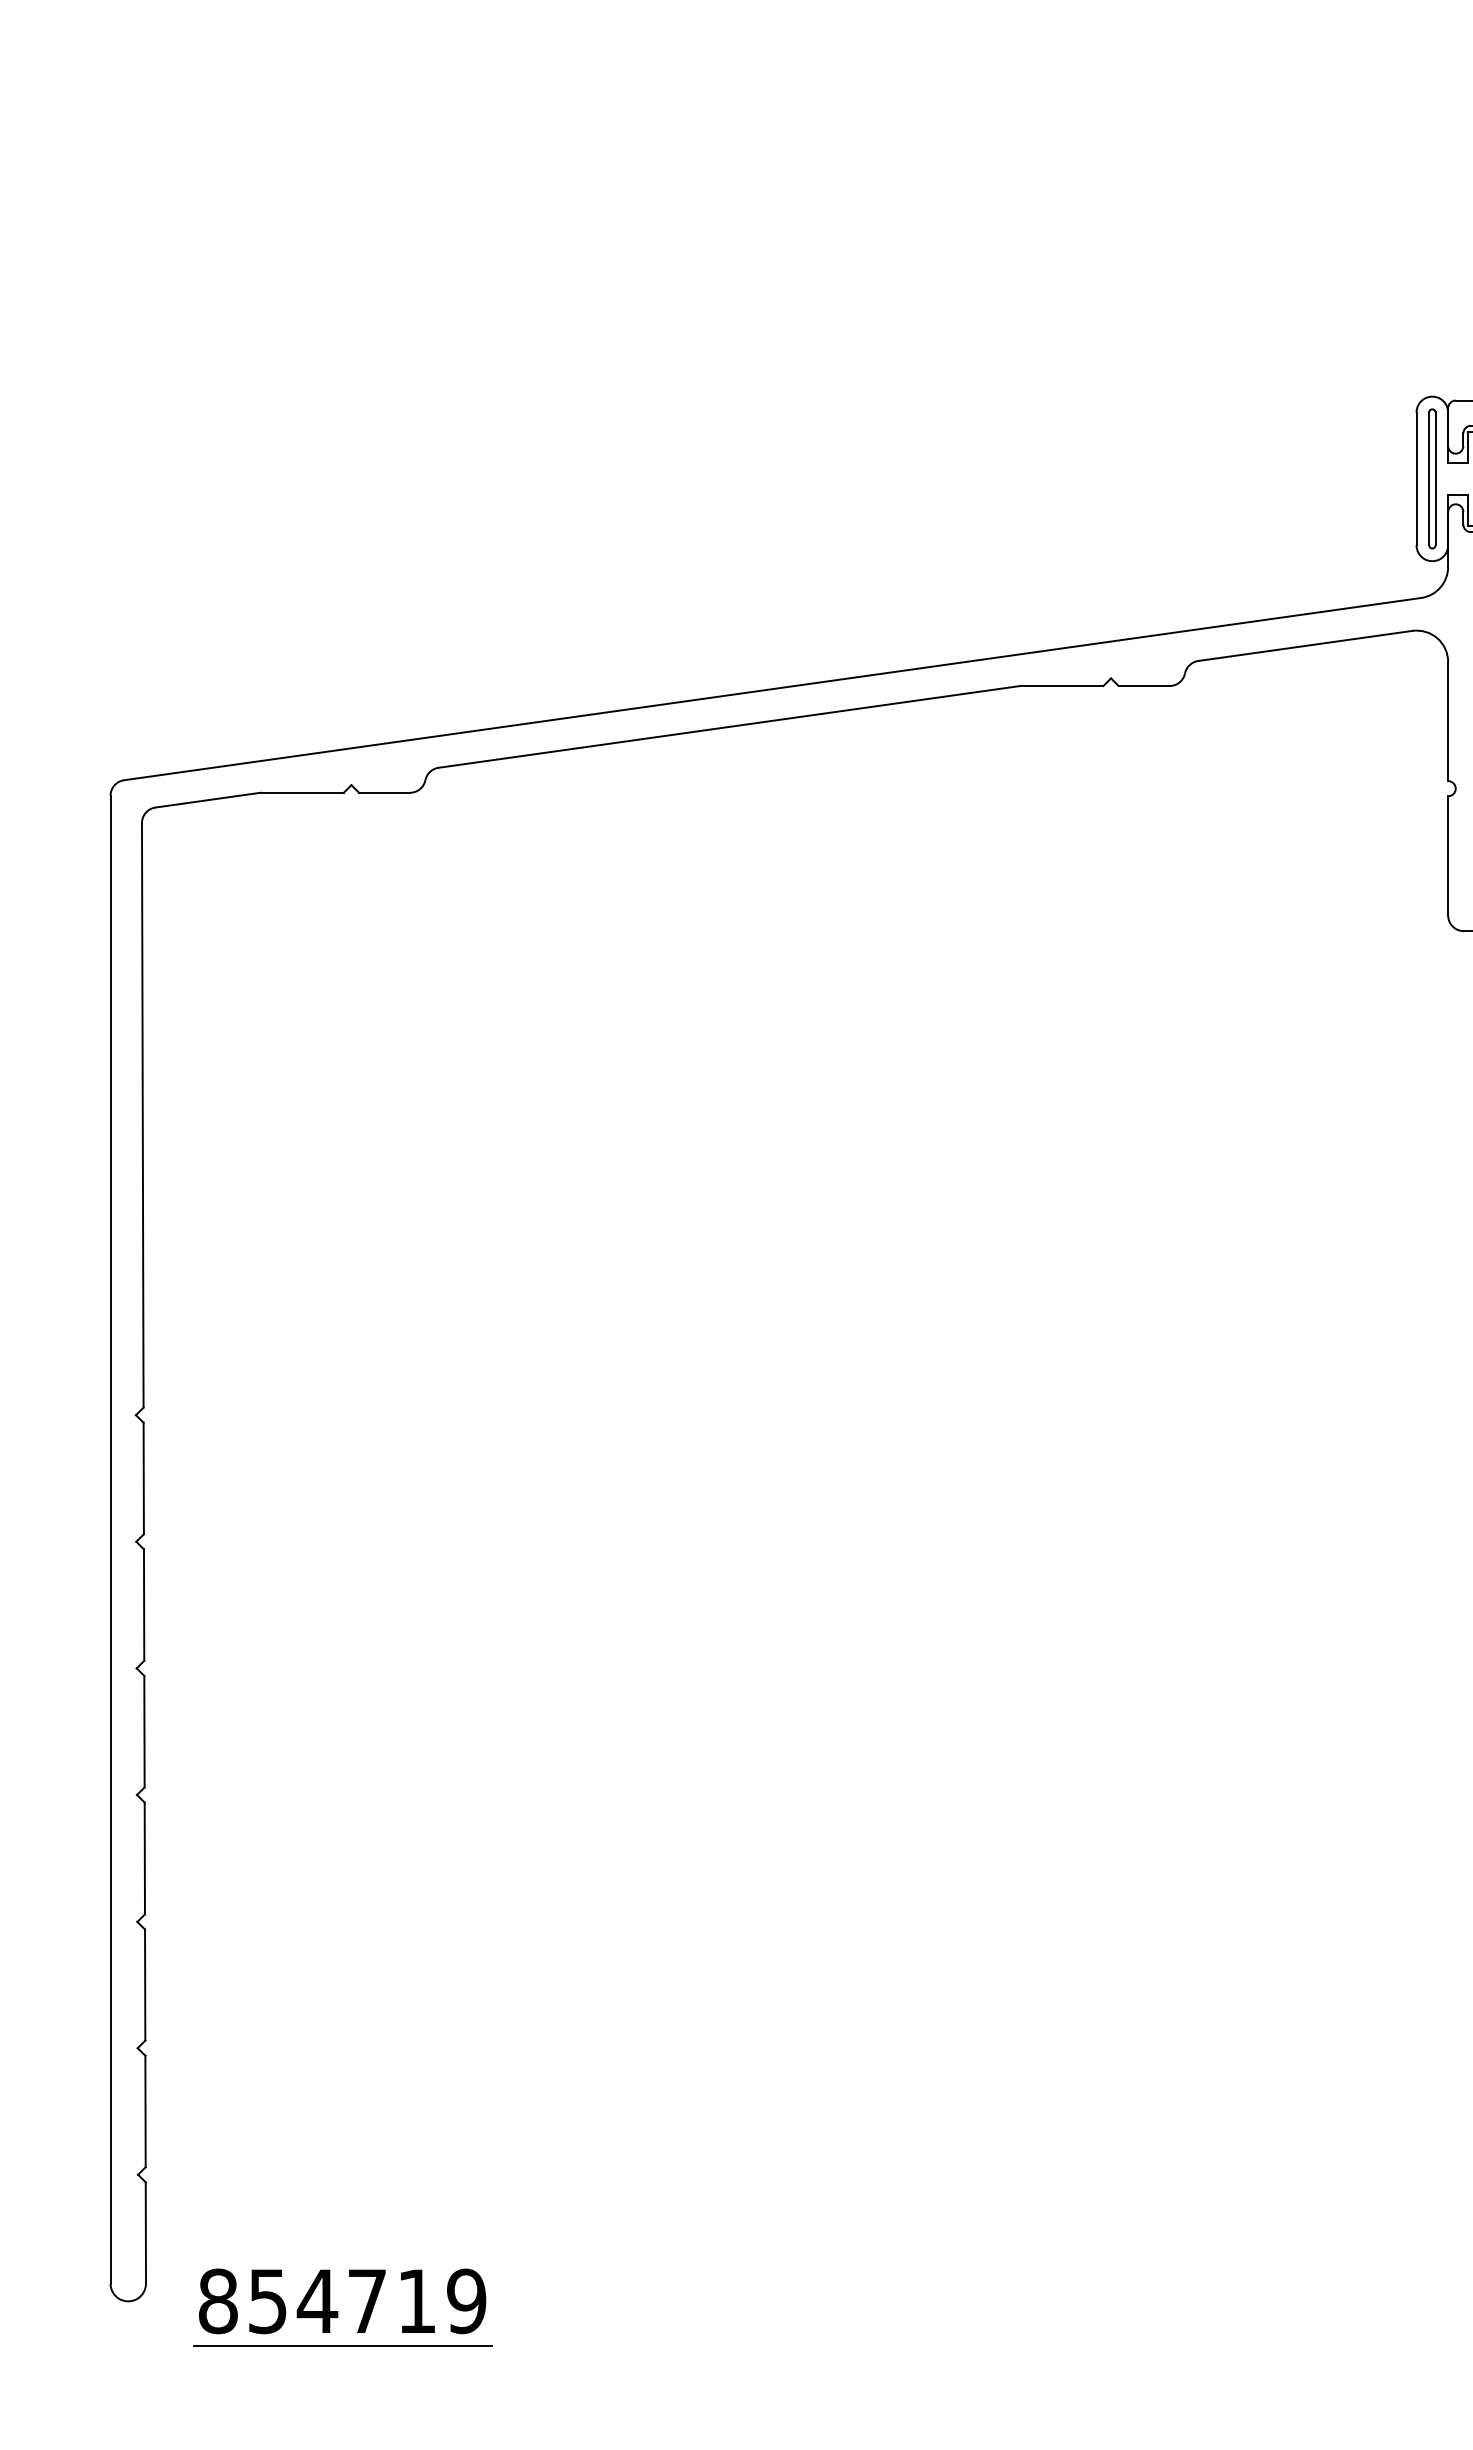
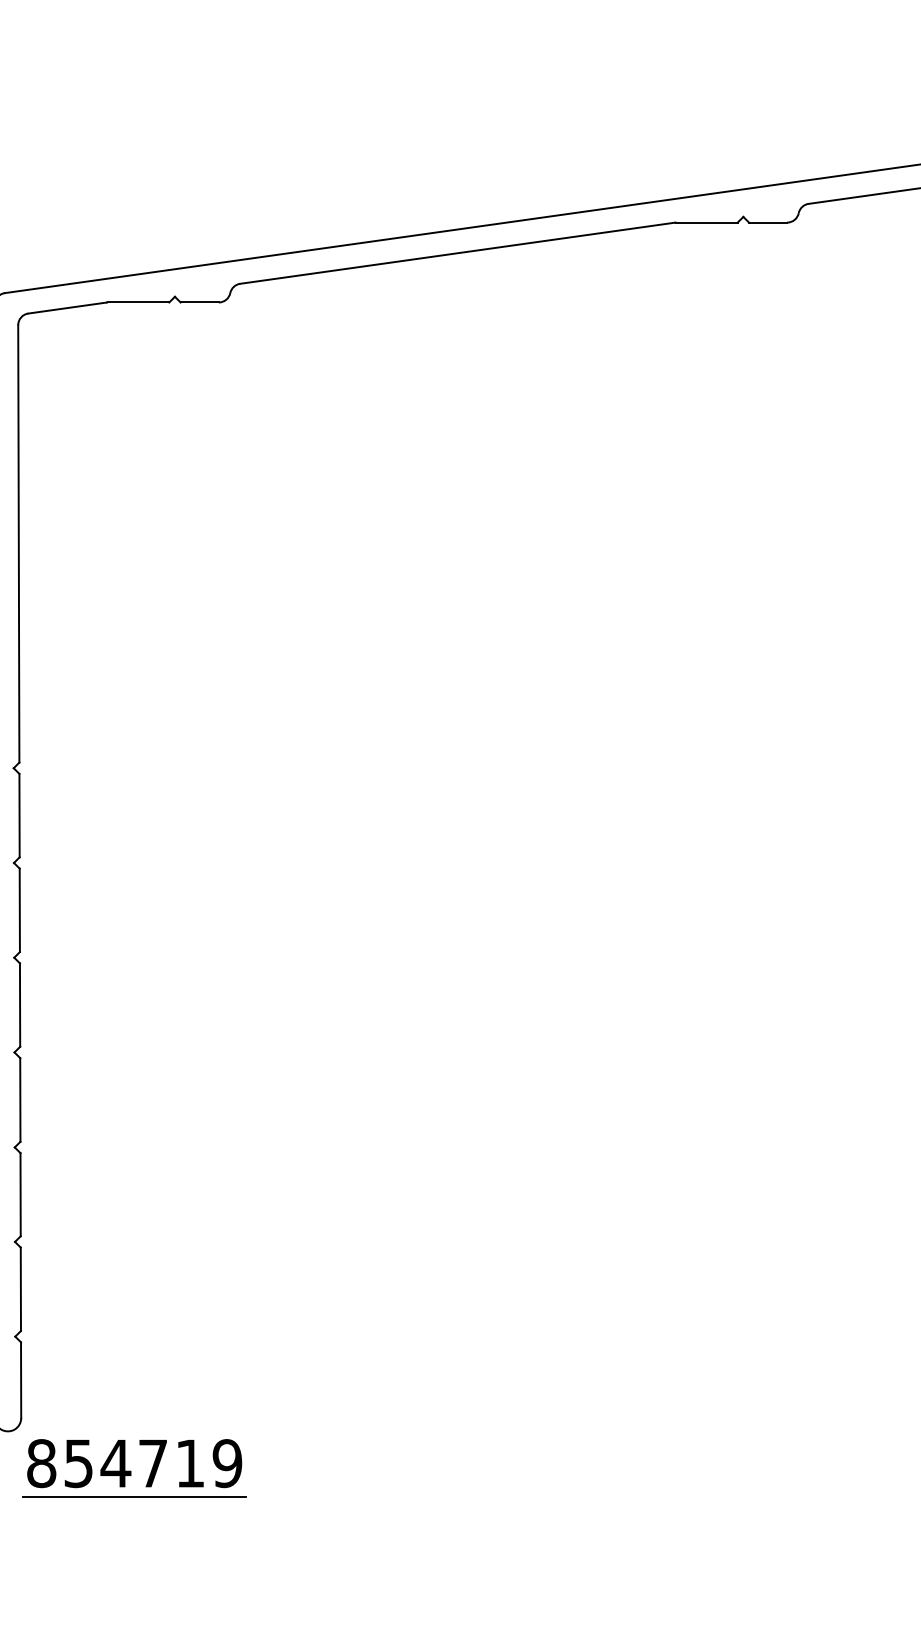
part: (342, 2307) -> (134, 1468), moved

